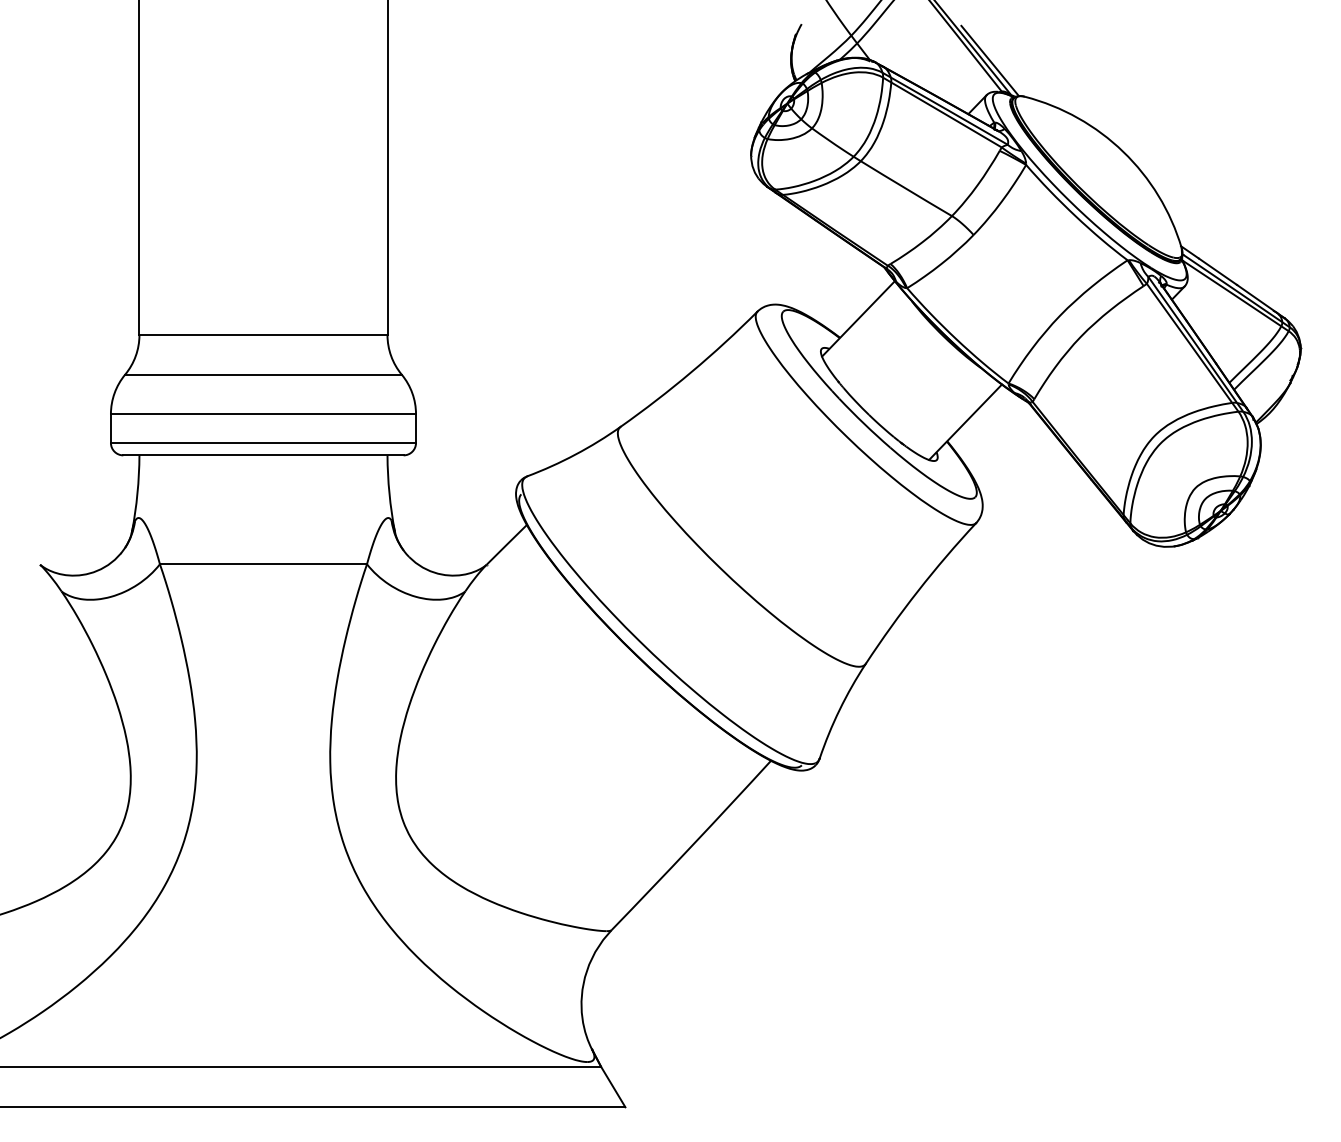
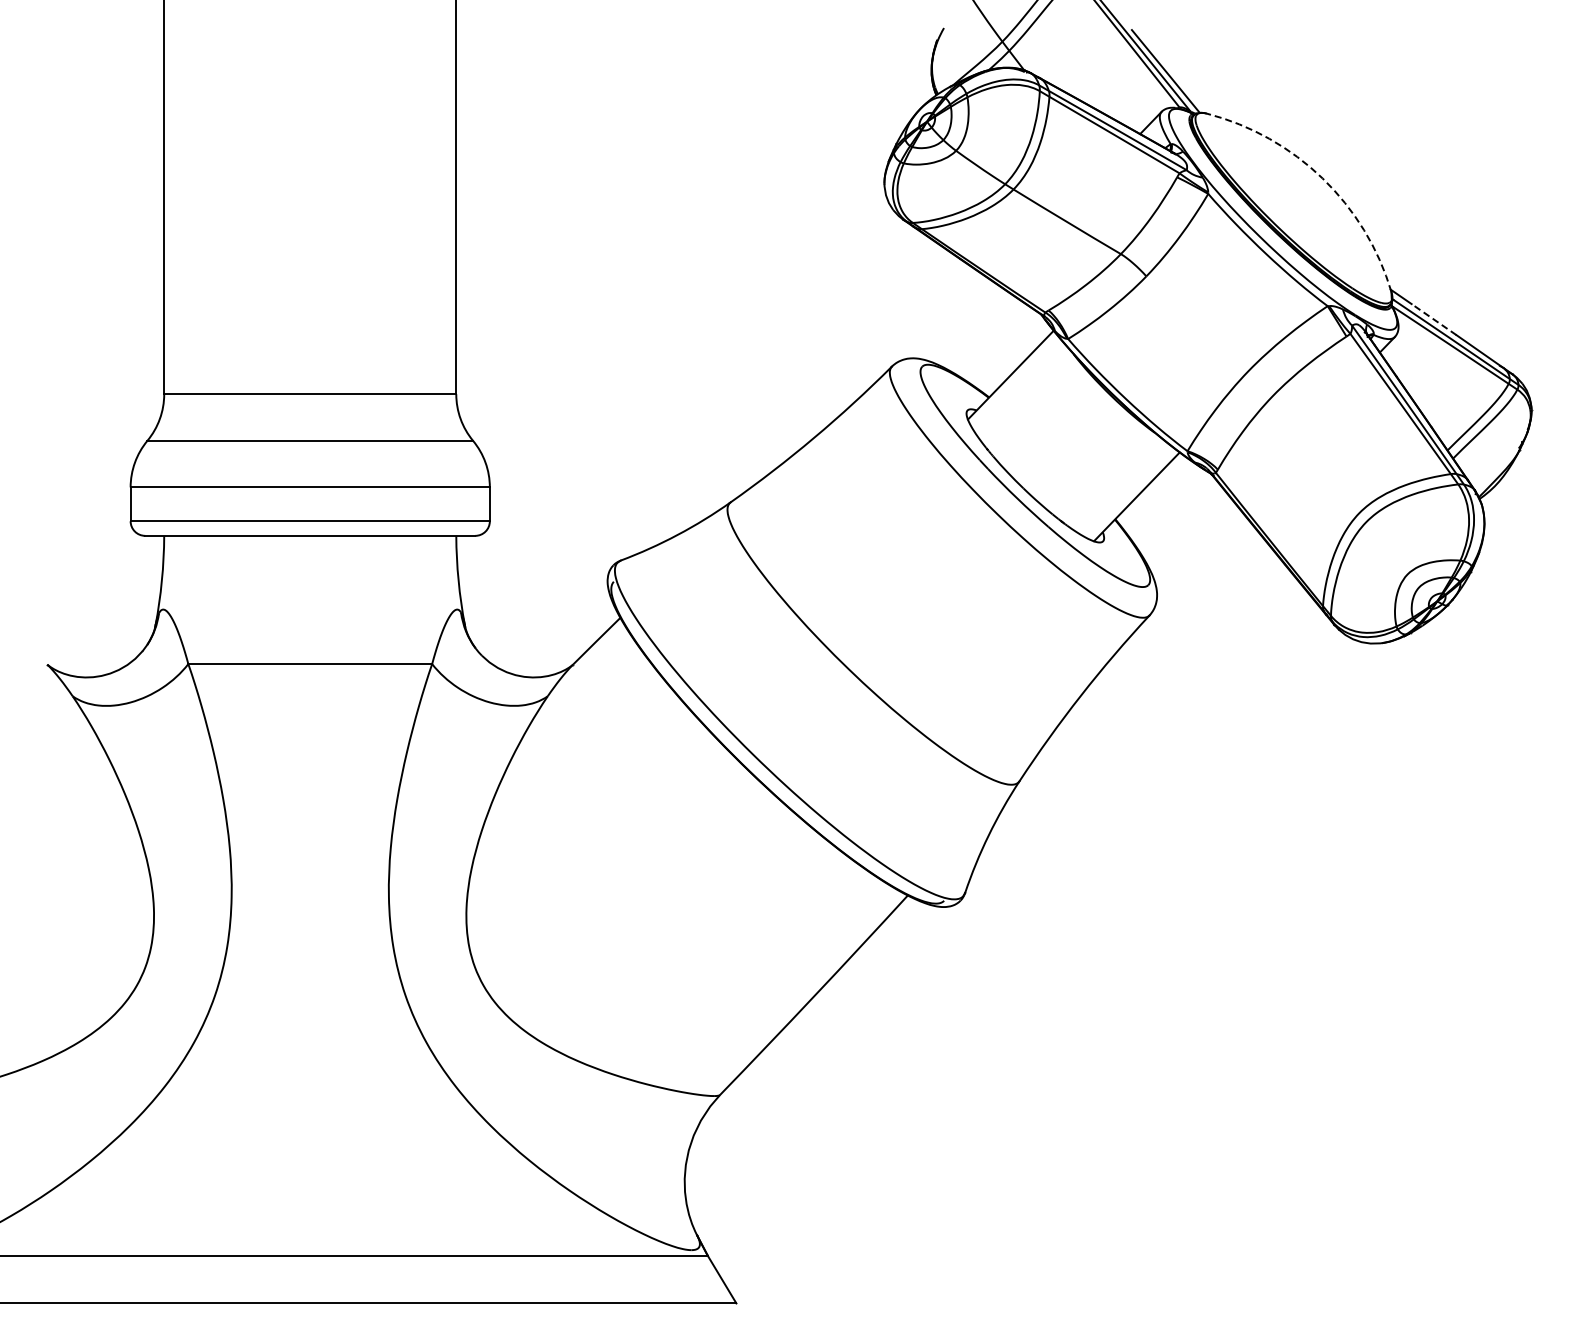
arc: (1123, 151) -> (1322, 178), solid -> dashed
line: (1217, 271) -> (1433, 319), solid -> dashed

